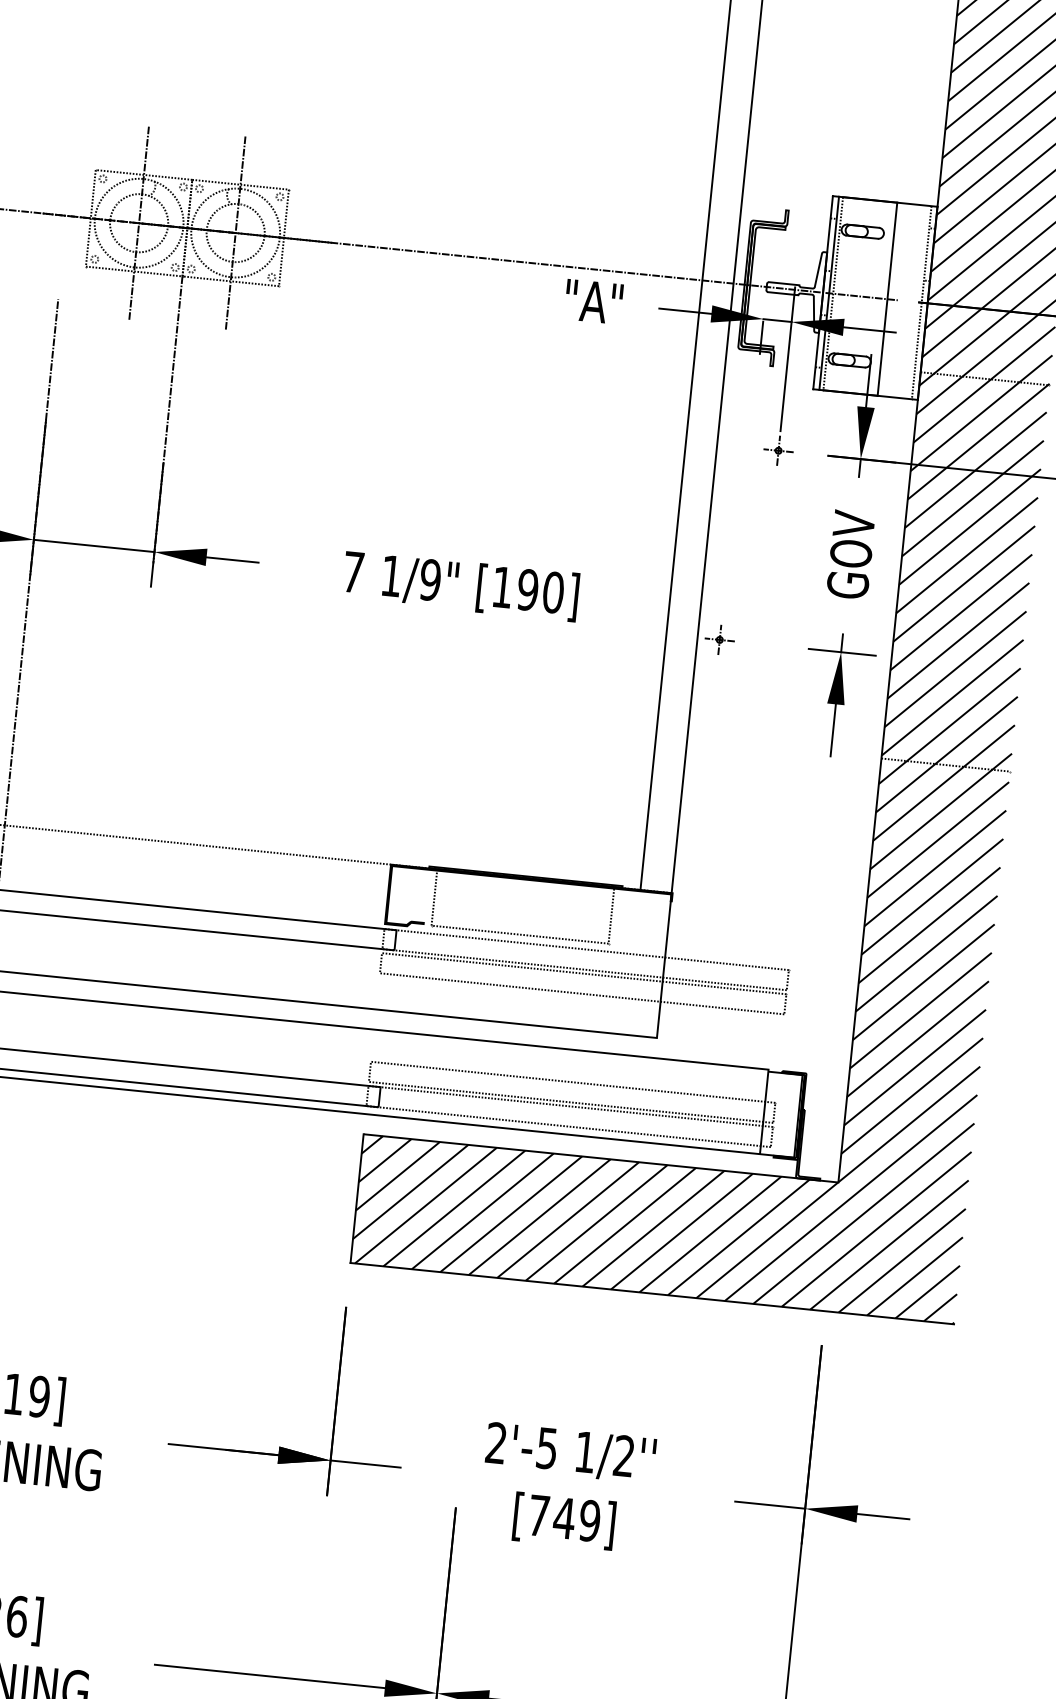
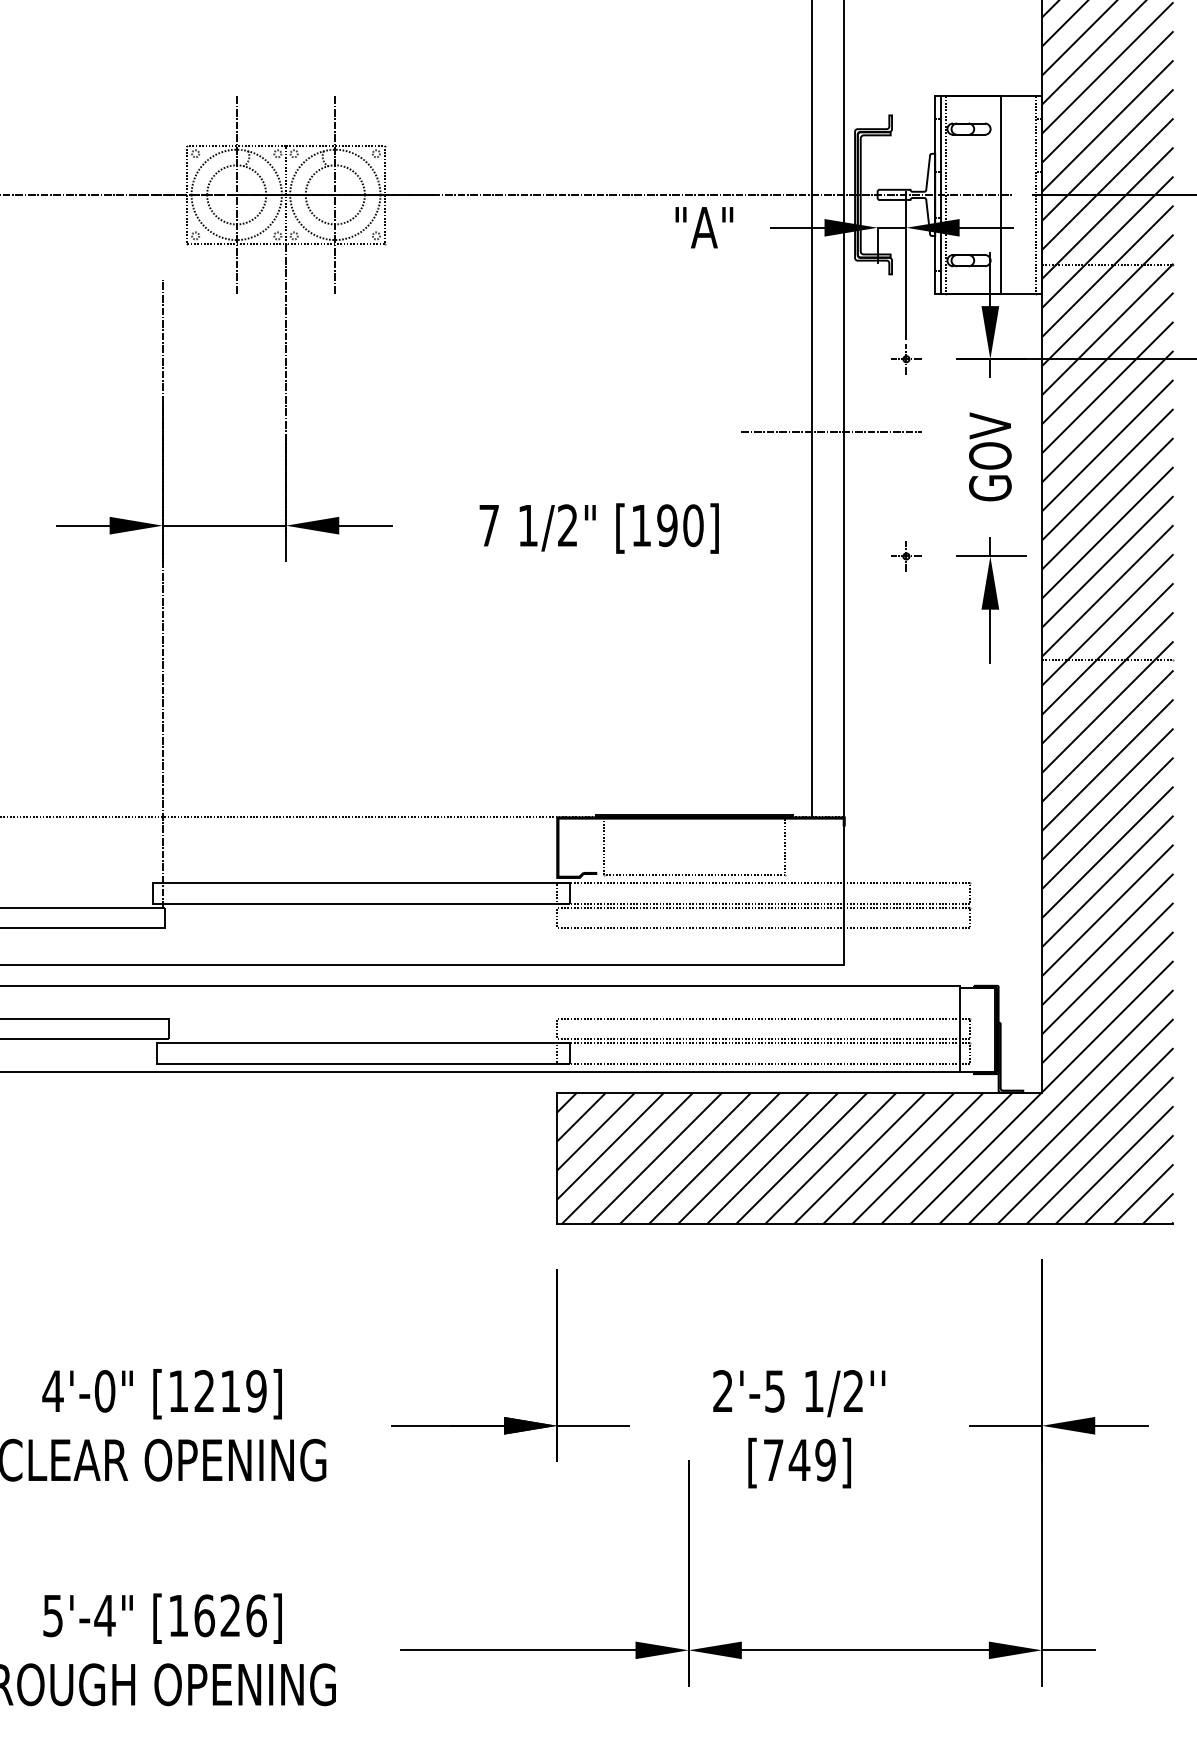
line: (697, 515) -> (831, 432), added
text: (430, 579) -> (567, 525), 1/9" -> 1/2"
part: (719, 639) -> (906, 556), moved

